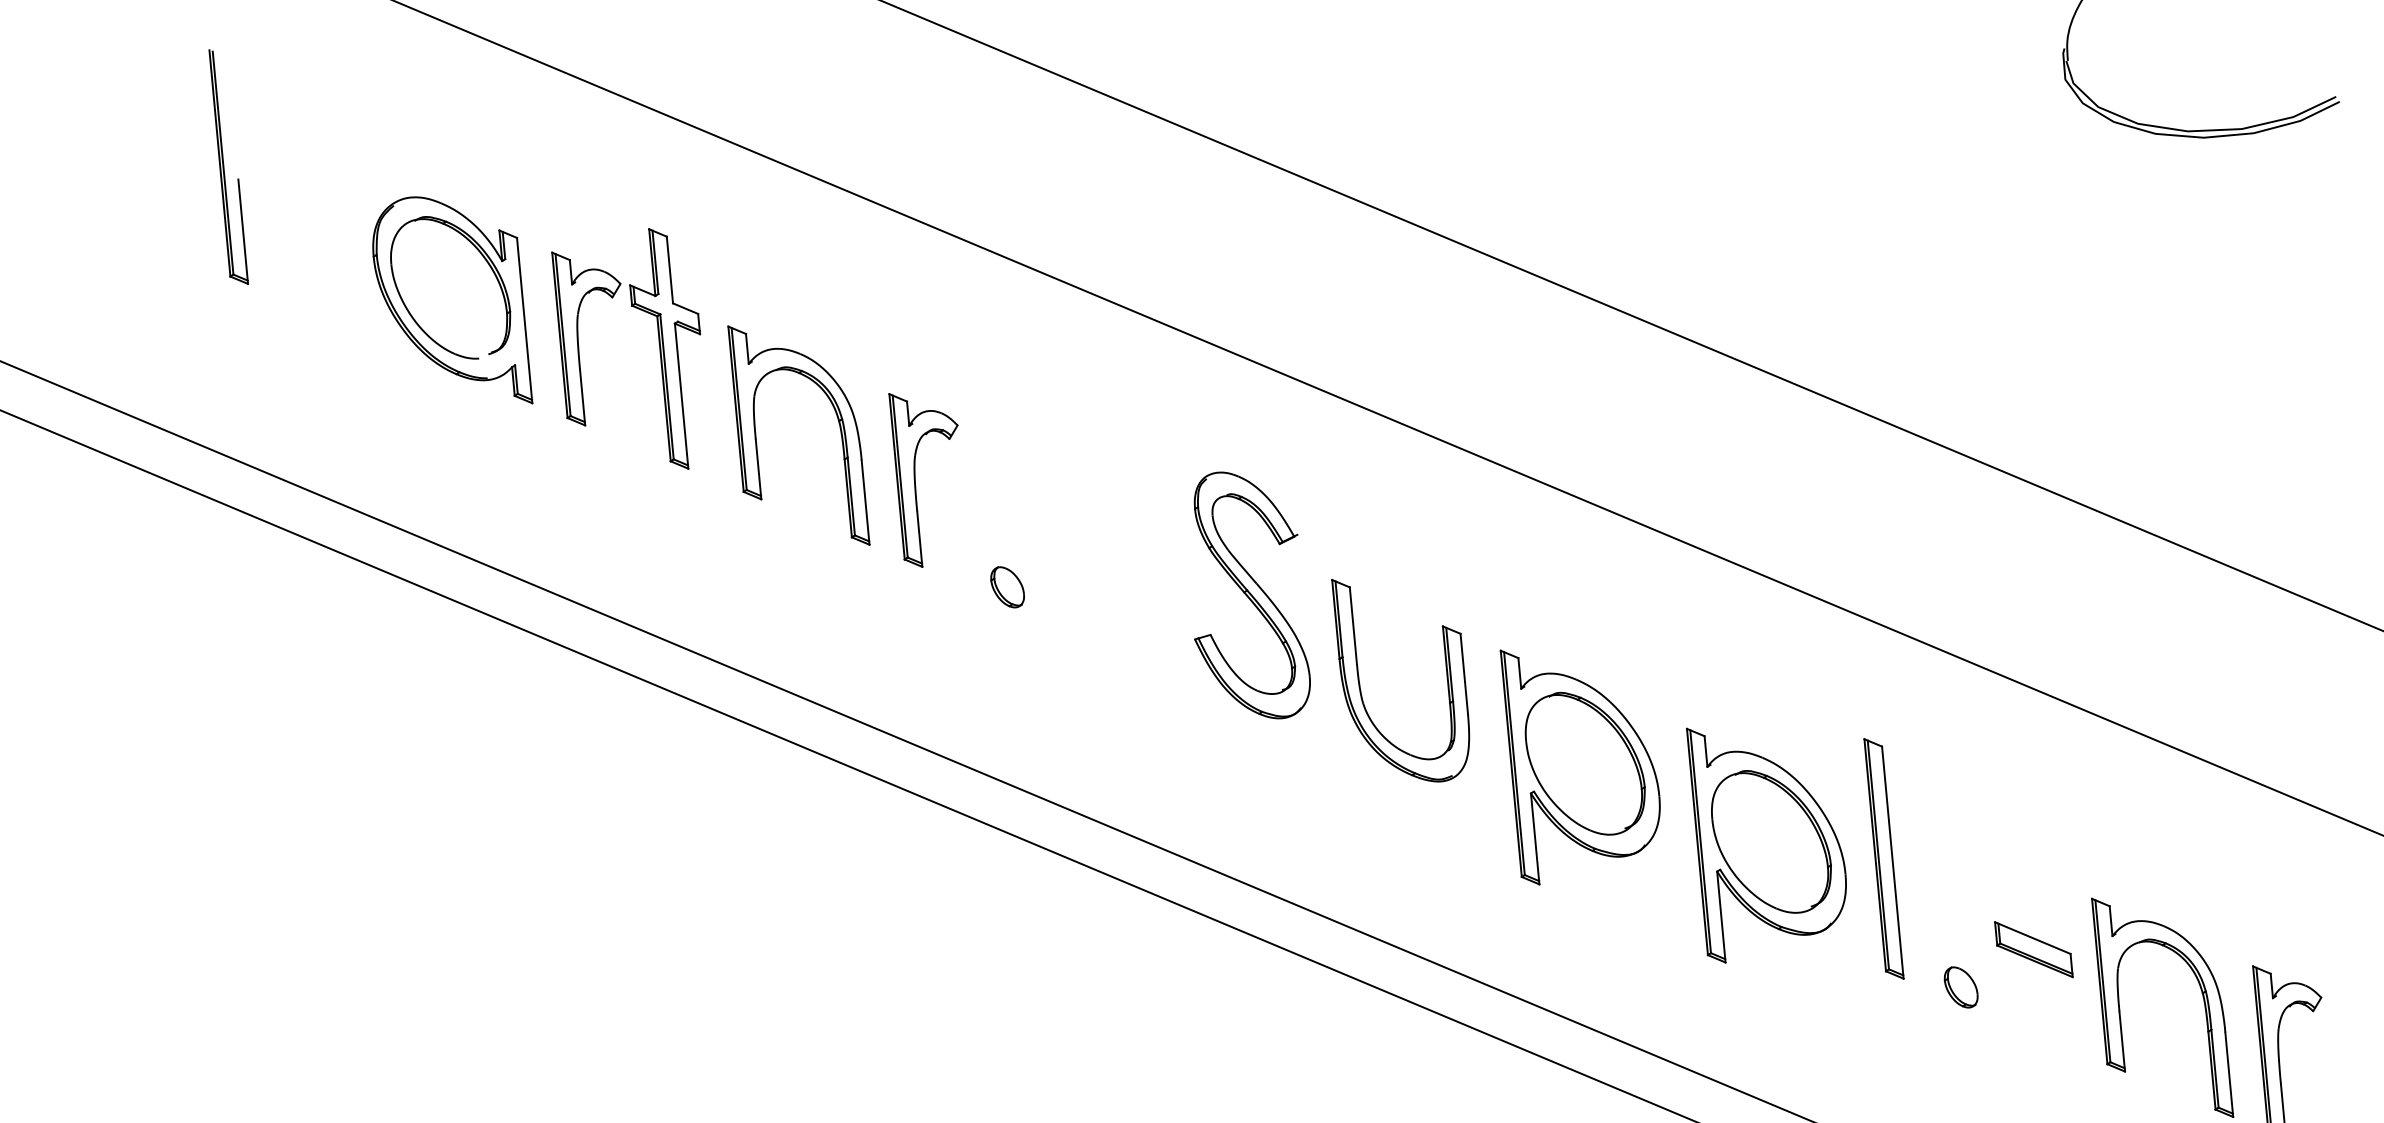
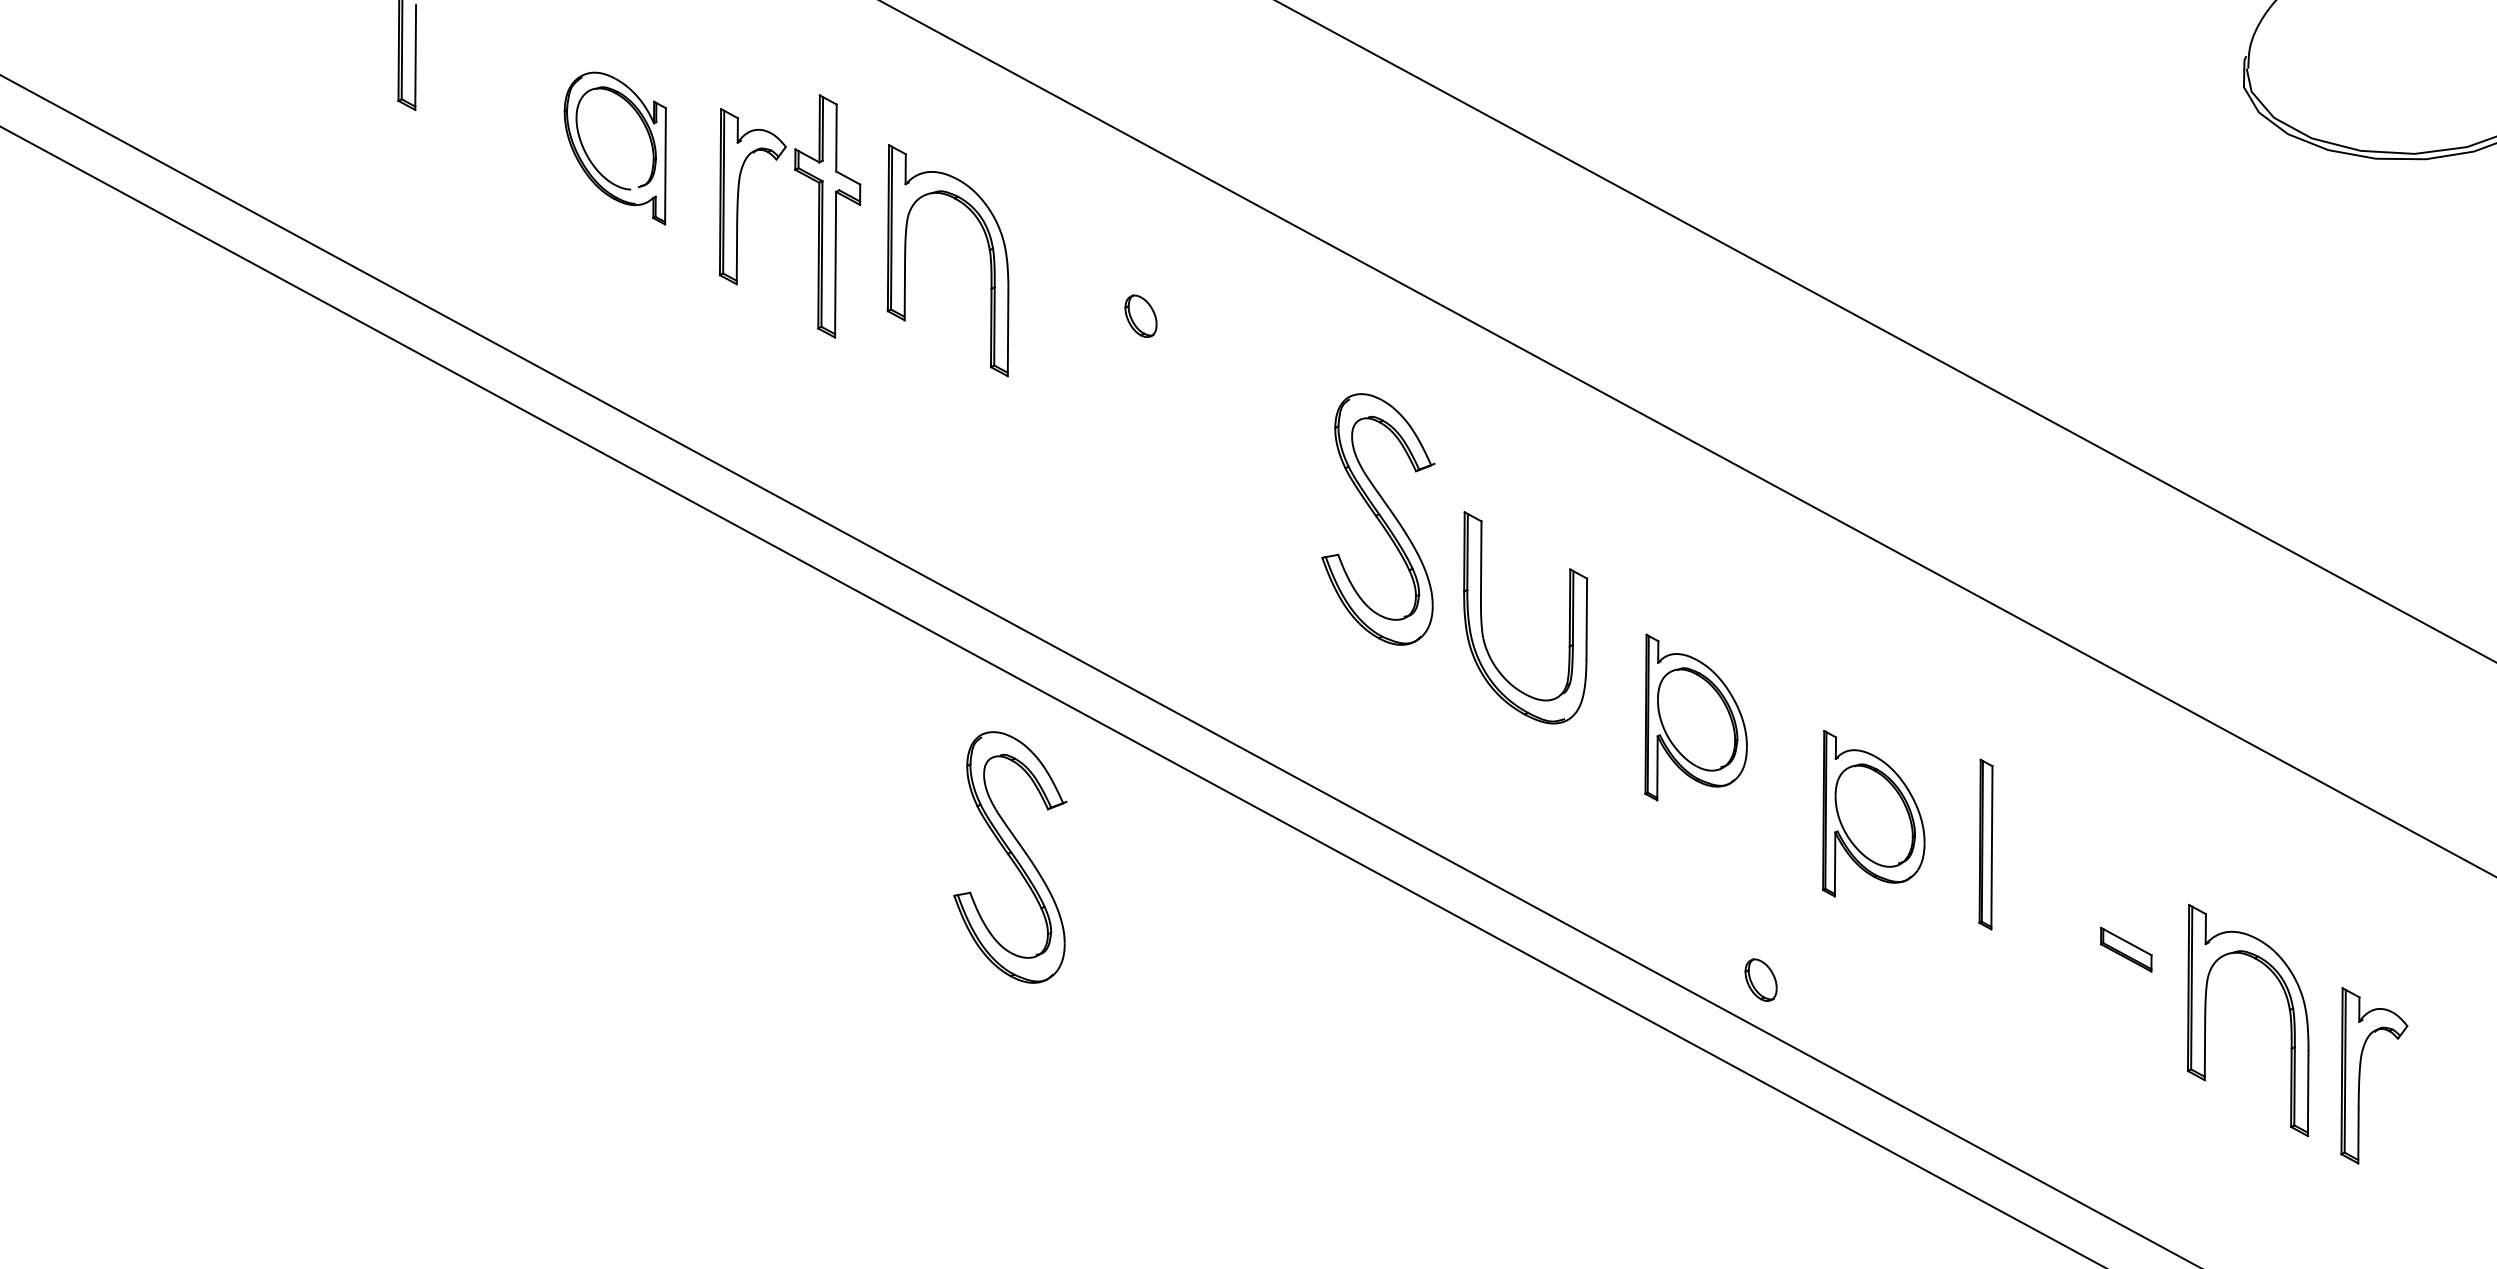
part: (451, 302) -> (615, 148), size x0.7
part: (756, 433) -> (906, 254), moved
part: (915, 479) -> (1060, 370), removed
part: (1007, 586) -> (1140, 315), moved
part: (1582, 761) -> (1695, 717), size x0.7
part: (1768, 839) -> (1873, 813), size x0.7
part: (1883, 858) -> (1985, 844), size x0.7
part: (2034, 949) -> (2126, 949), size x0.7
part: (914, 968) -> (1010, 857), added
part: (1960, 986) -> (1760, 979), moved

